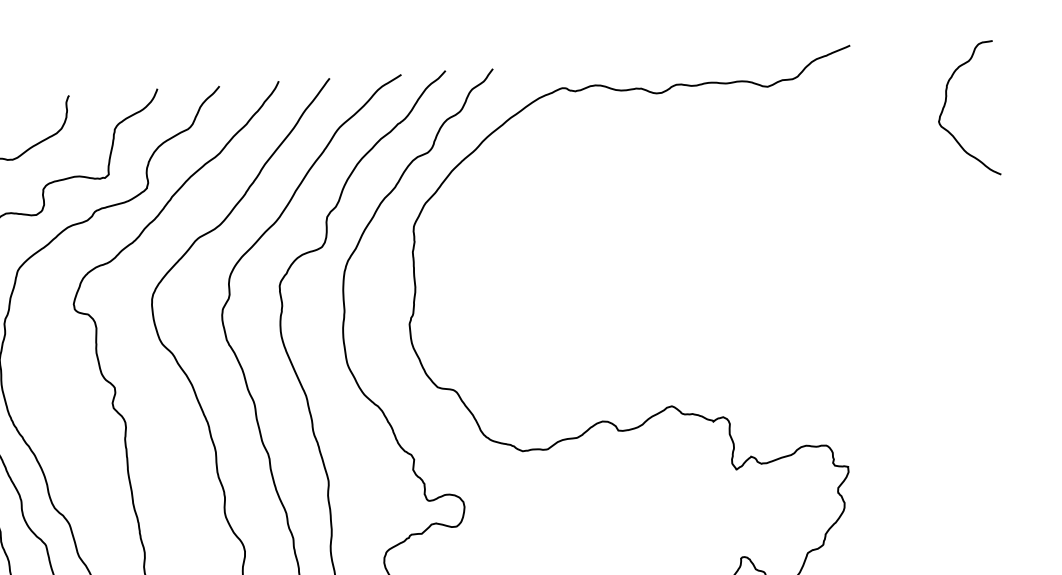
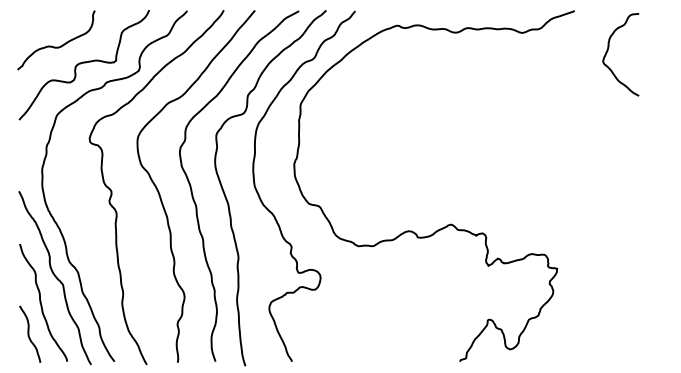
curve: (946, 105) -> (608, 51), moved

